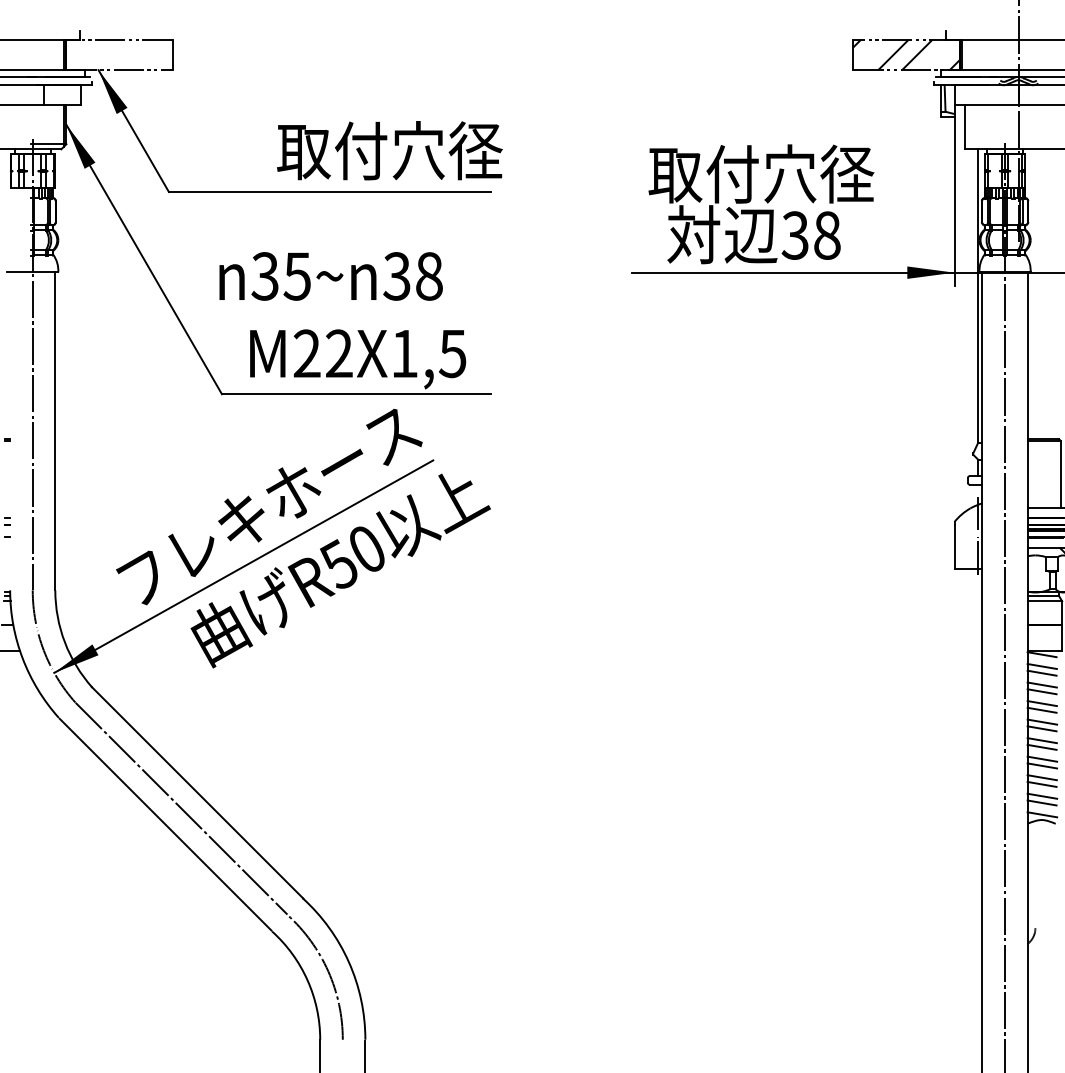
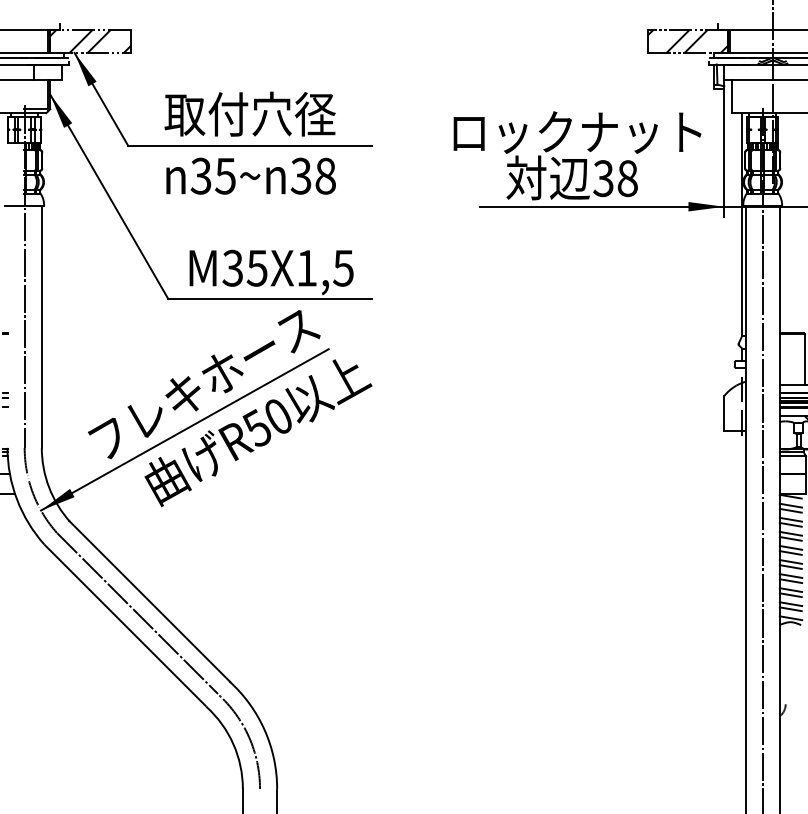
hatch: (119, 54) -> (90, 41), added
text: (389, 150) -> (249, 114), moved
text: (761, 173) -> (577, 131), 取付穴径 -> ロックナット
text: (330, 276) -> (250, 176), moved
text: (322, 353) -> (244, 268), M22X1,5 -> M35X1,5

